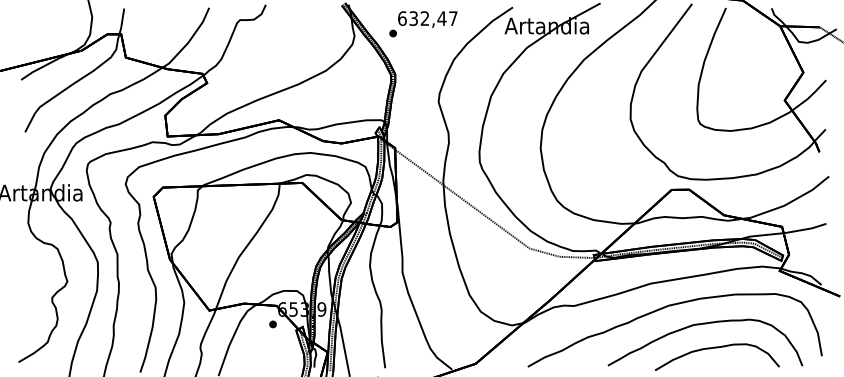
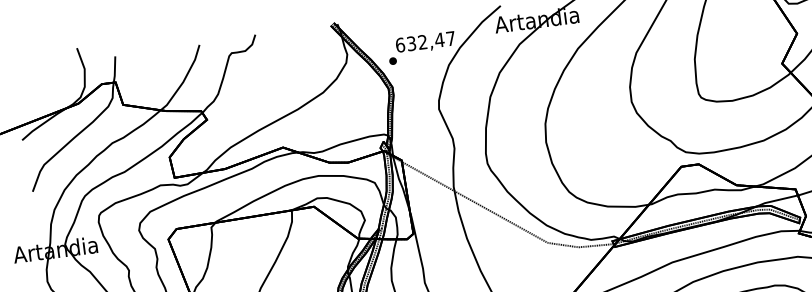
text: (423, 24) -> (422, 48), moved

